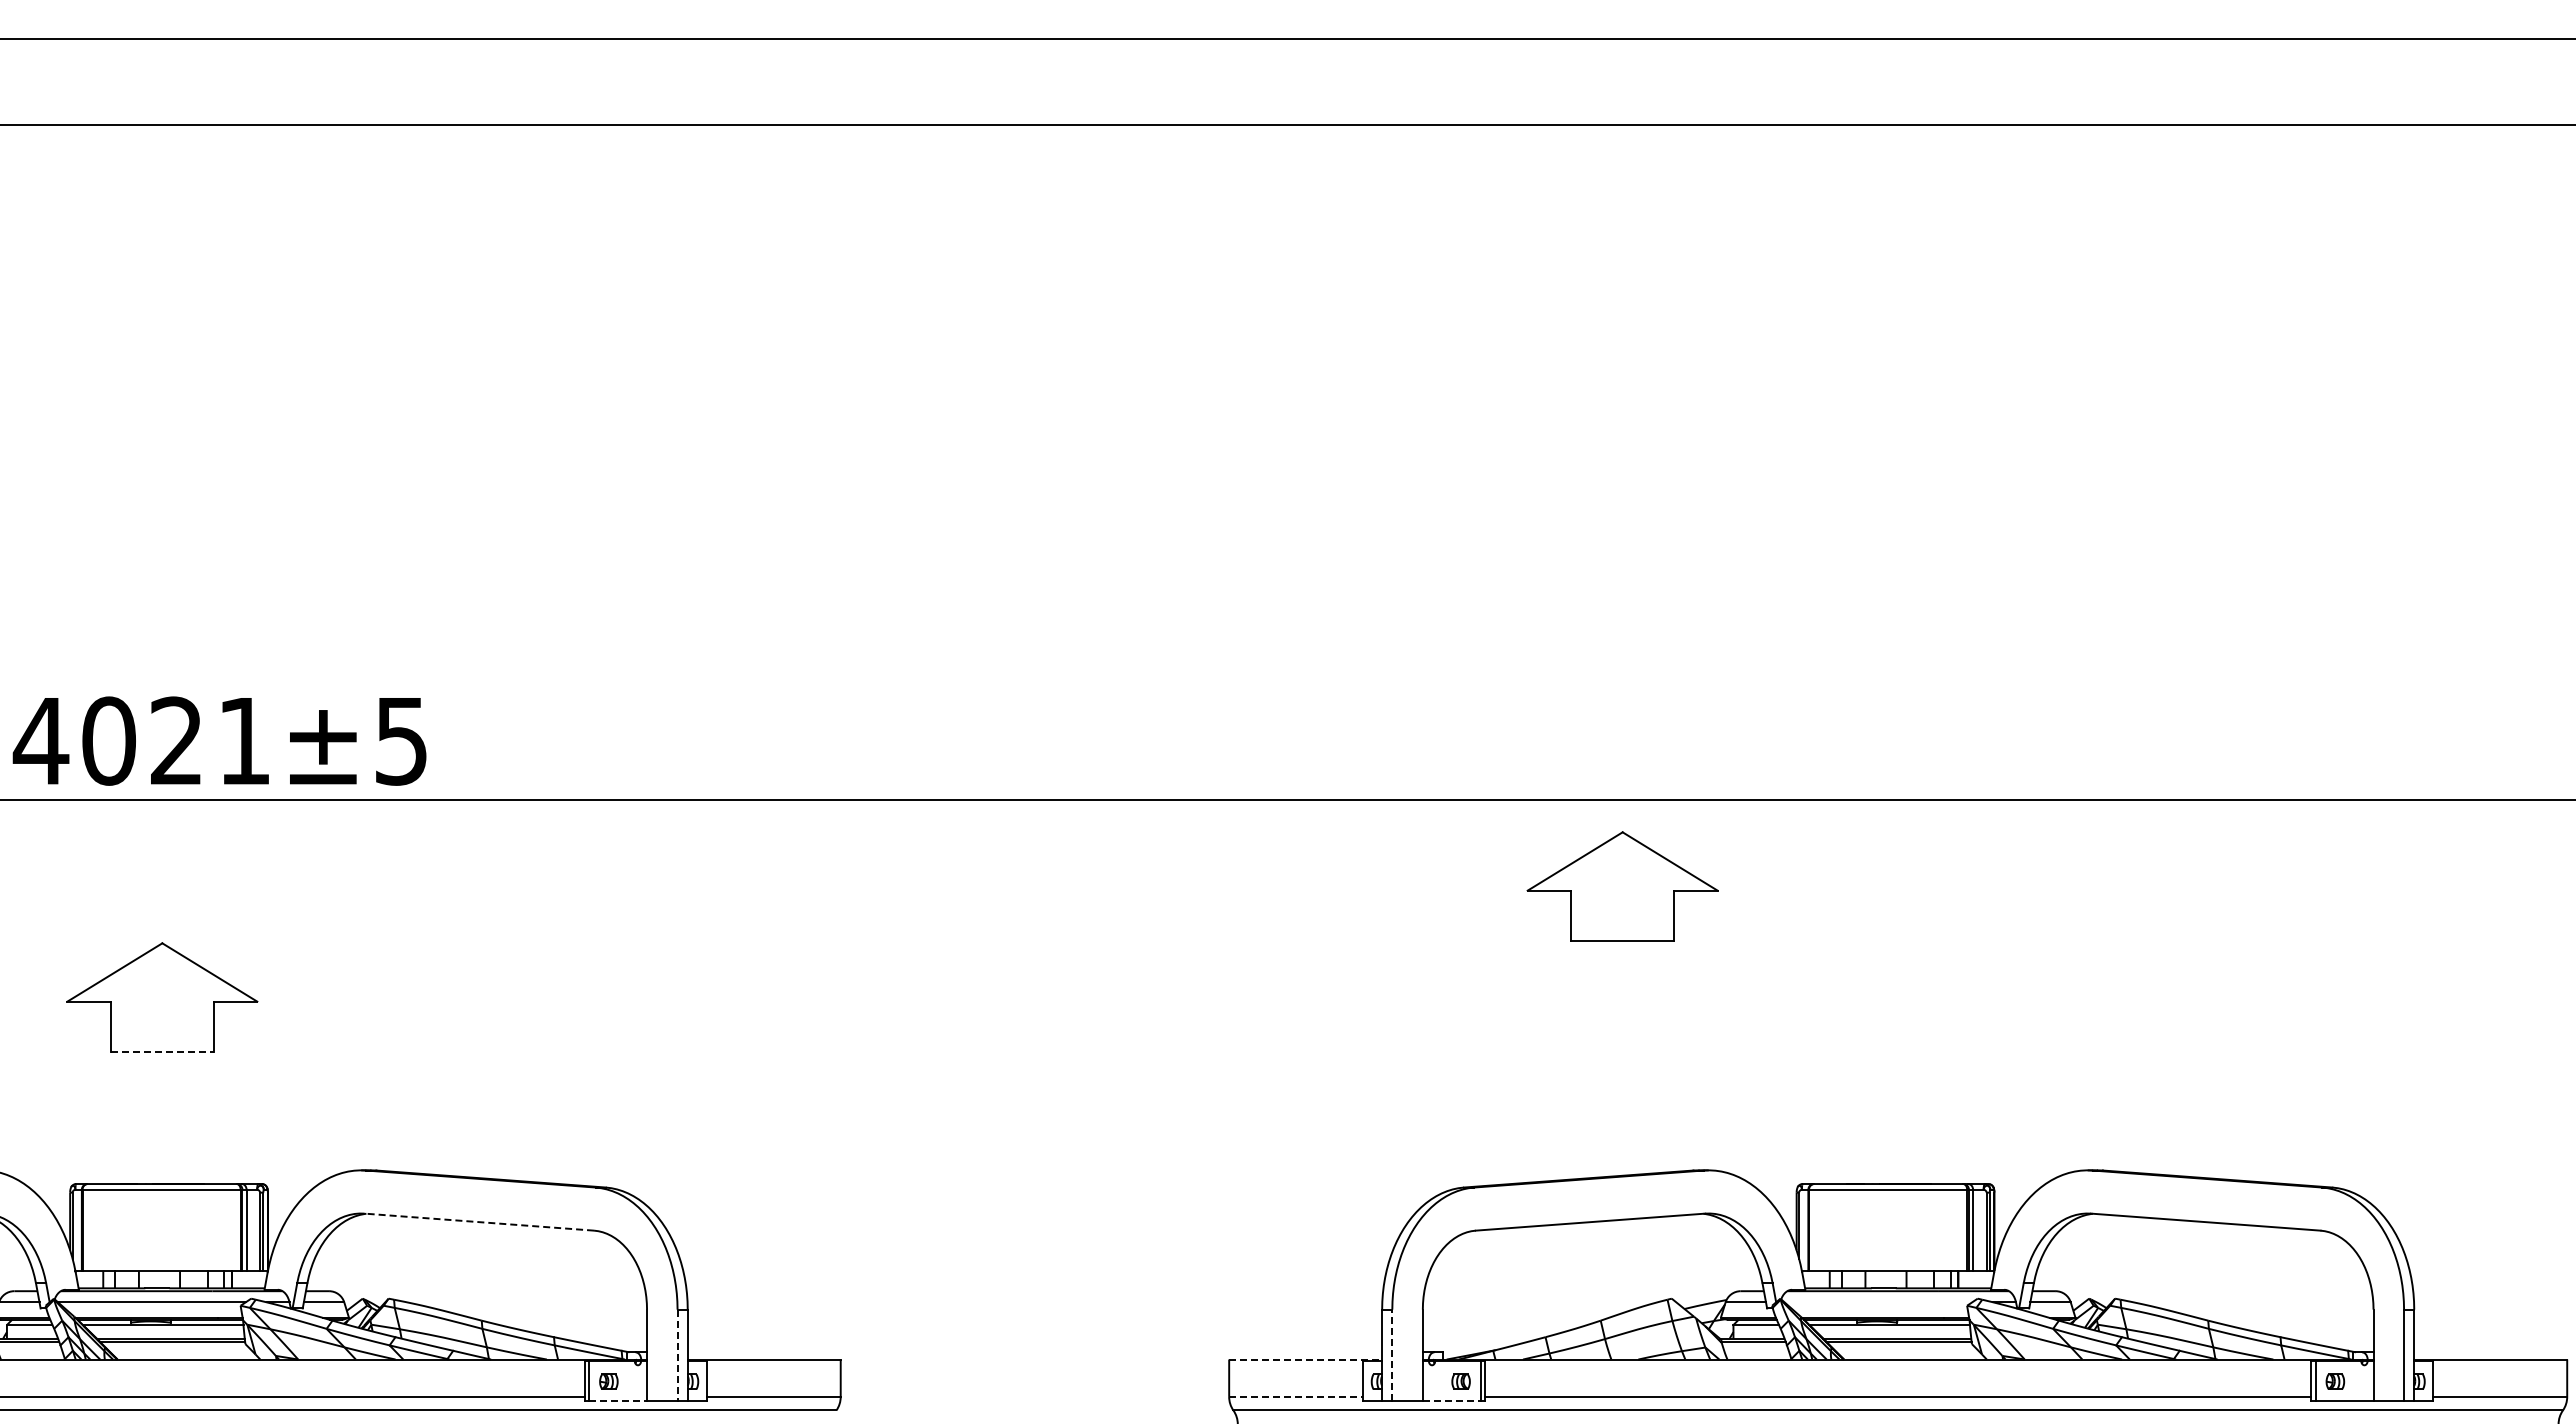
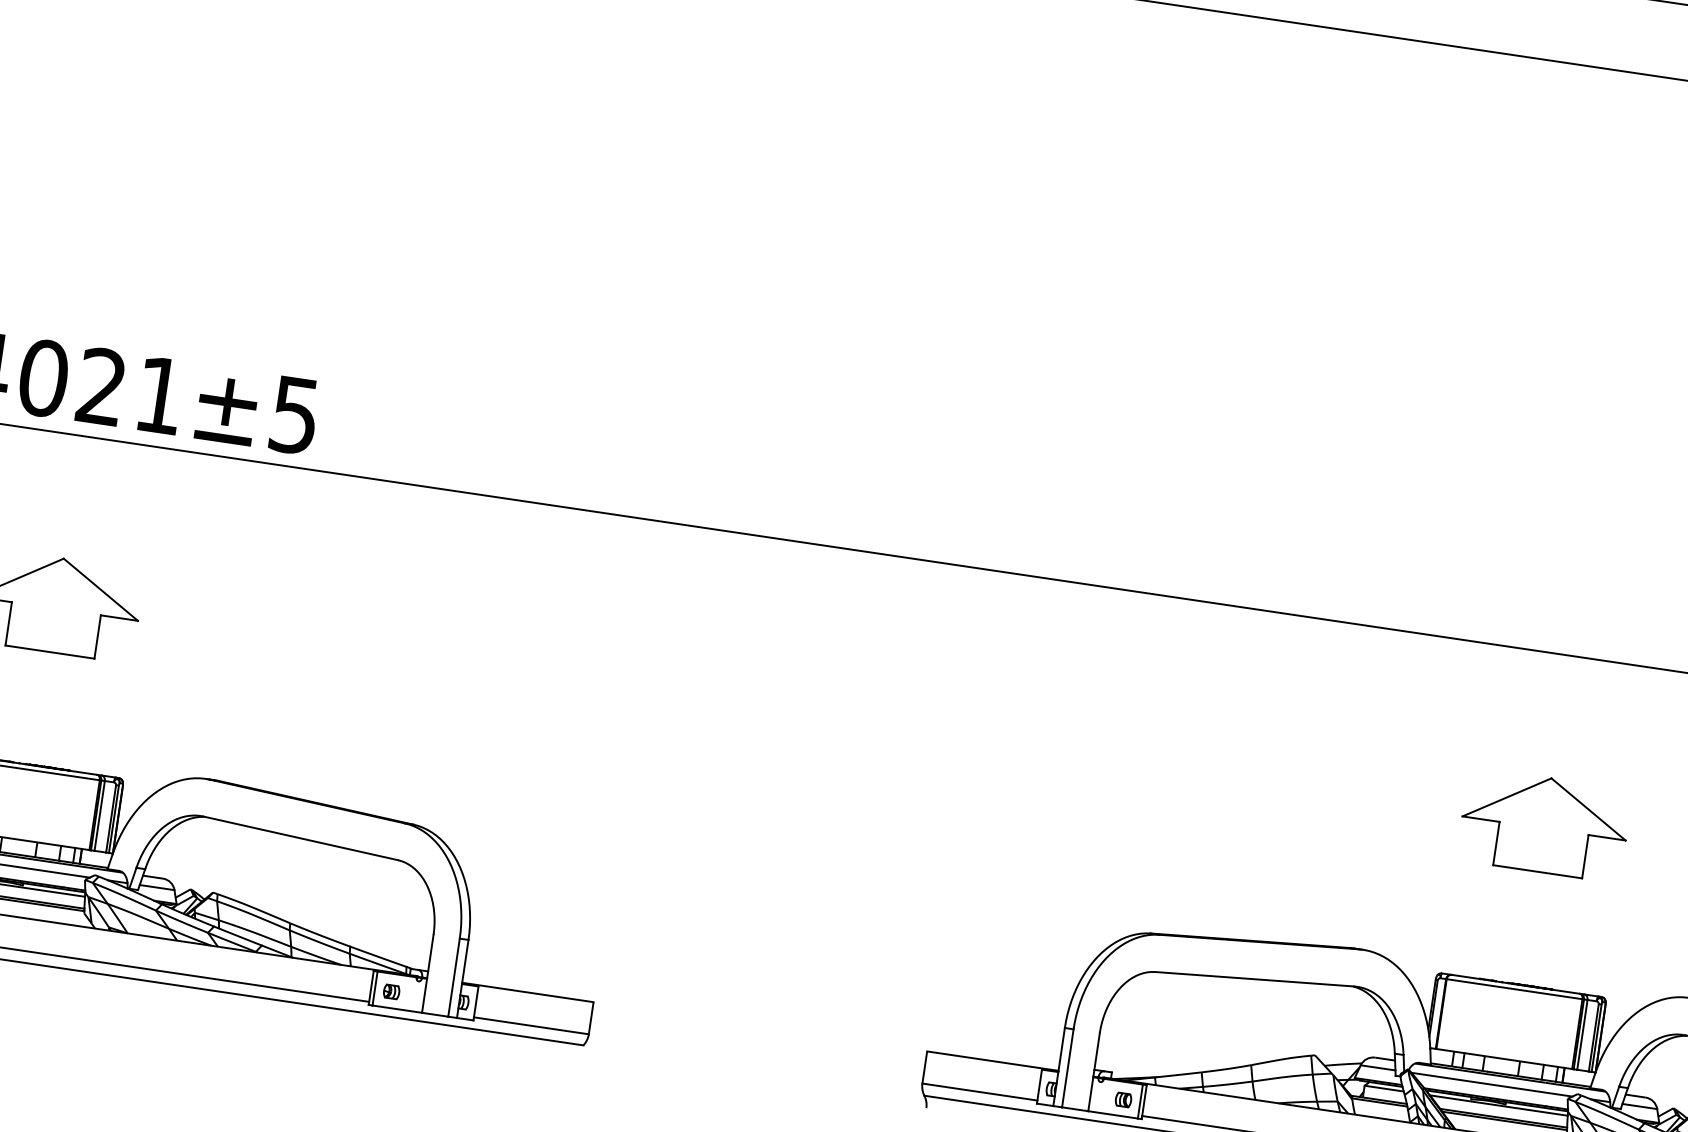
part: (1622, 886) -> (1544, 824), moved
line: (162, 1052) -> (50, 652), dashed -> solid
line: (478, 1222) -> (299, 838), dashed -> solid
line: (1878, 1302) -> (1492, 1084), added
line: (1392, 1354) -> (1068, 1067), dashed -> solid
line: (677, 1355) -> (453, 978), dashed -> solid
line: (1306, 1359) -> (993, 1061), dashed -> solid
line: (1296, 1396) -> (980, 1091), dashed -> solid
line: (618, 1400) -> (397, 1009), dashed -> solid
line: (1451, 1400) -> (1112, 1114), dashed -> solid

